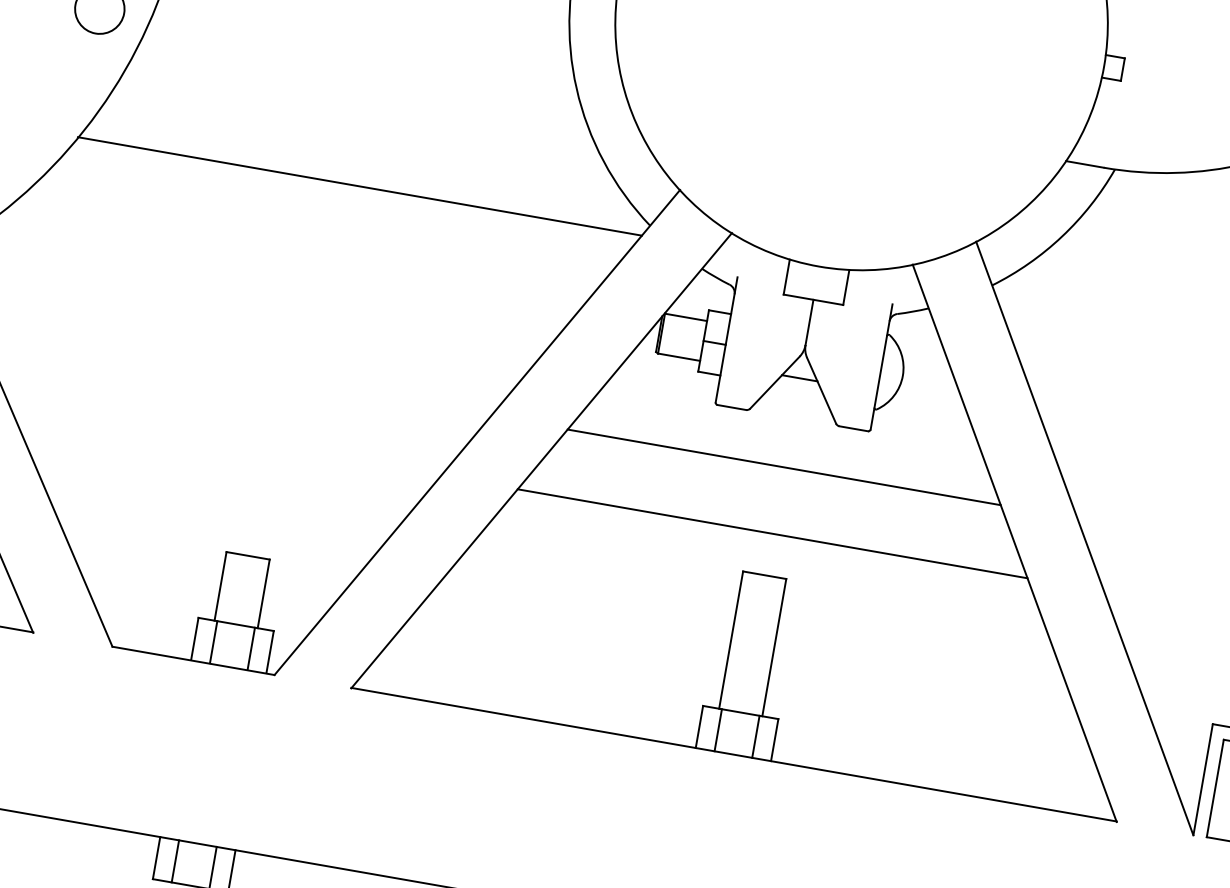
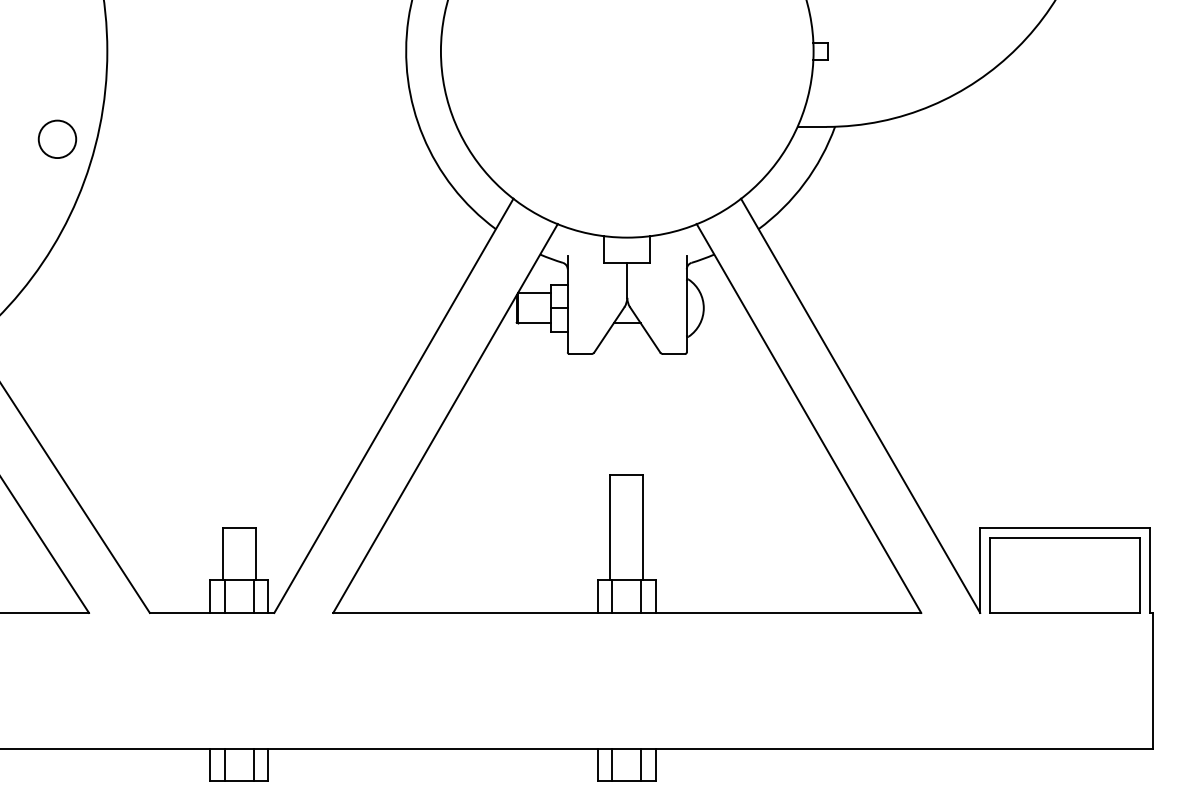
line: (360, 186) -> (274, 237), removed
line: (783, 466) -> (626, 391), removed
line: (773, 533) -> (627, 442), removed

